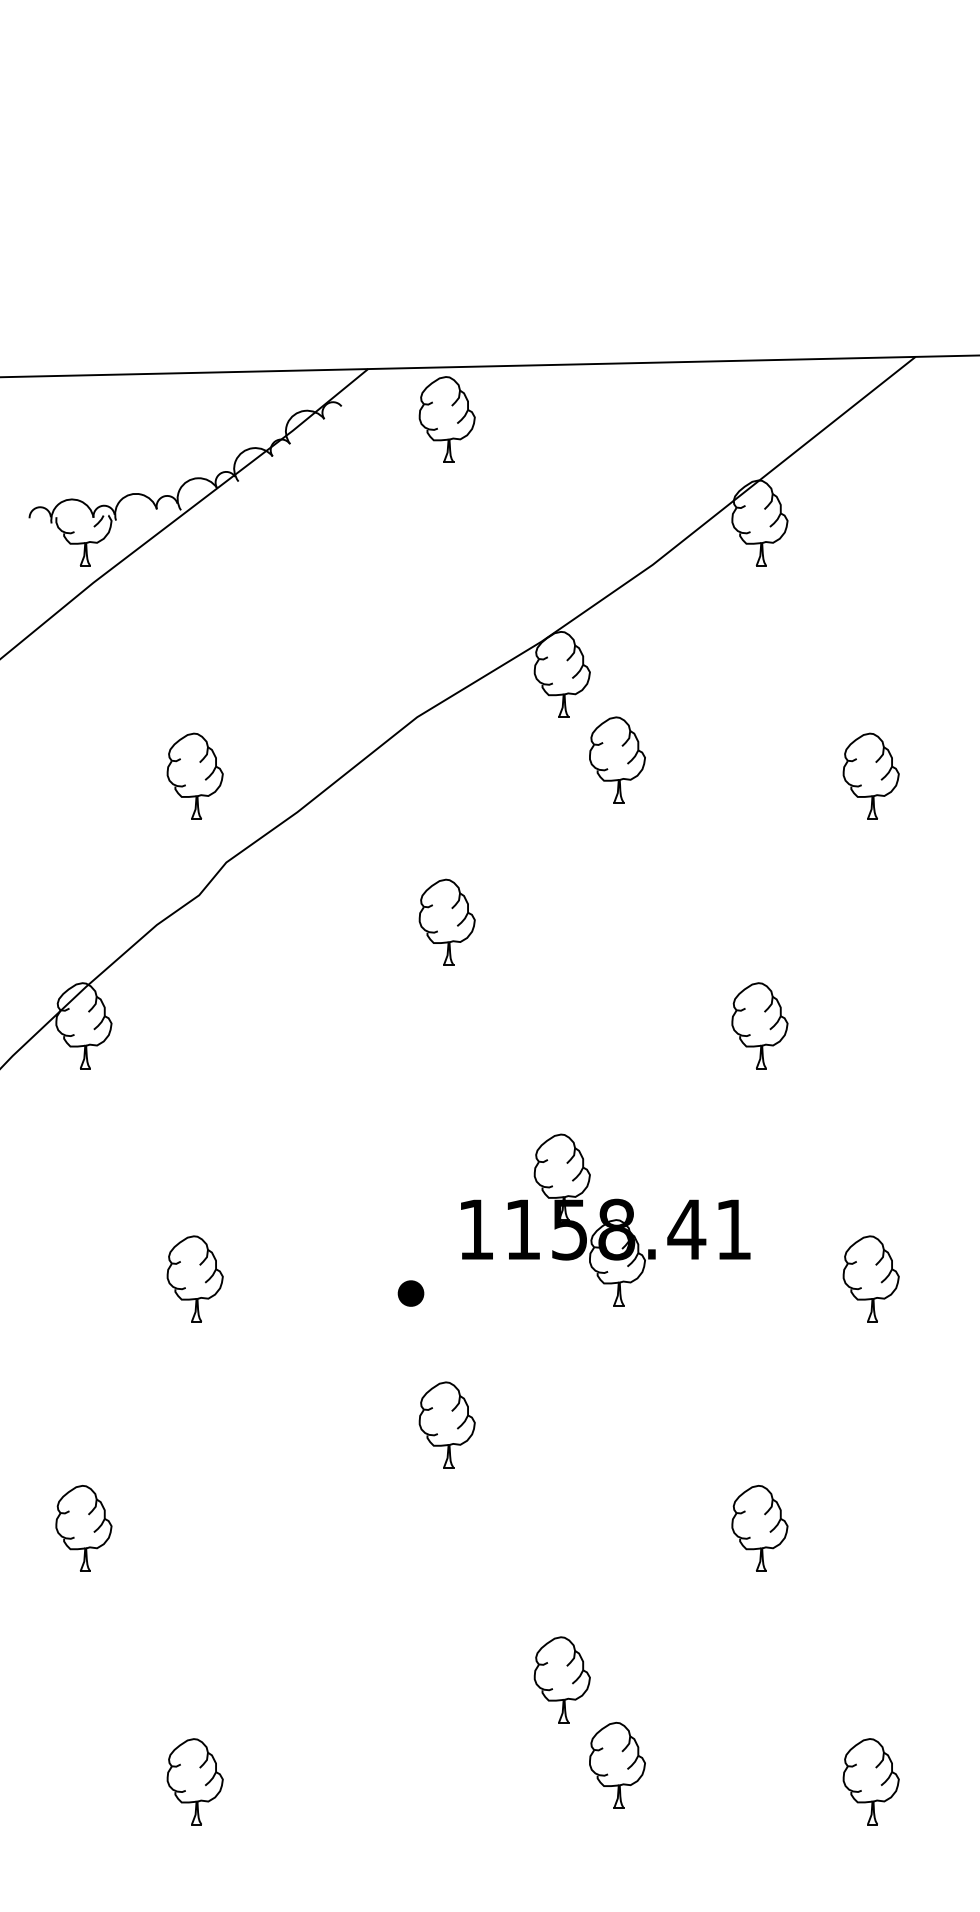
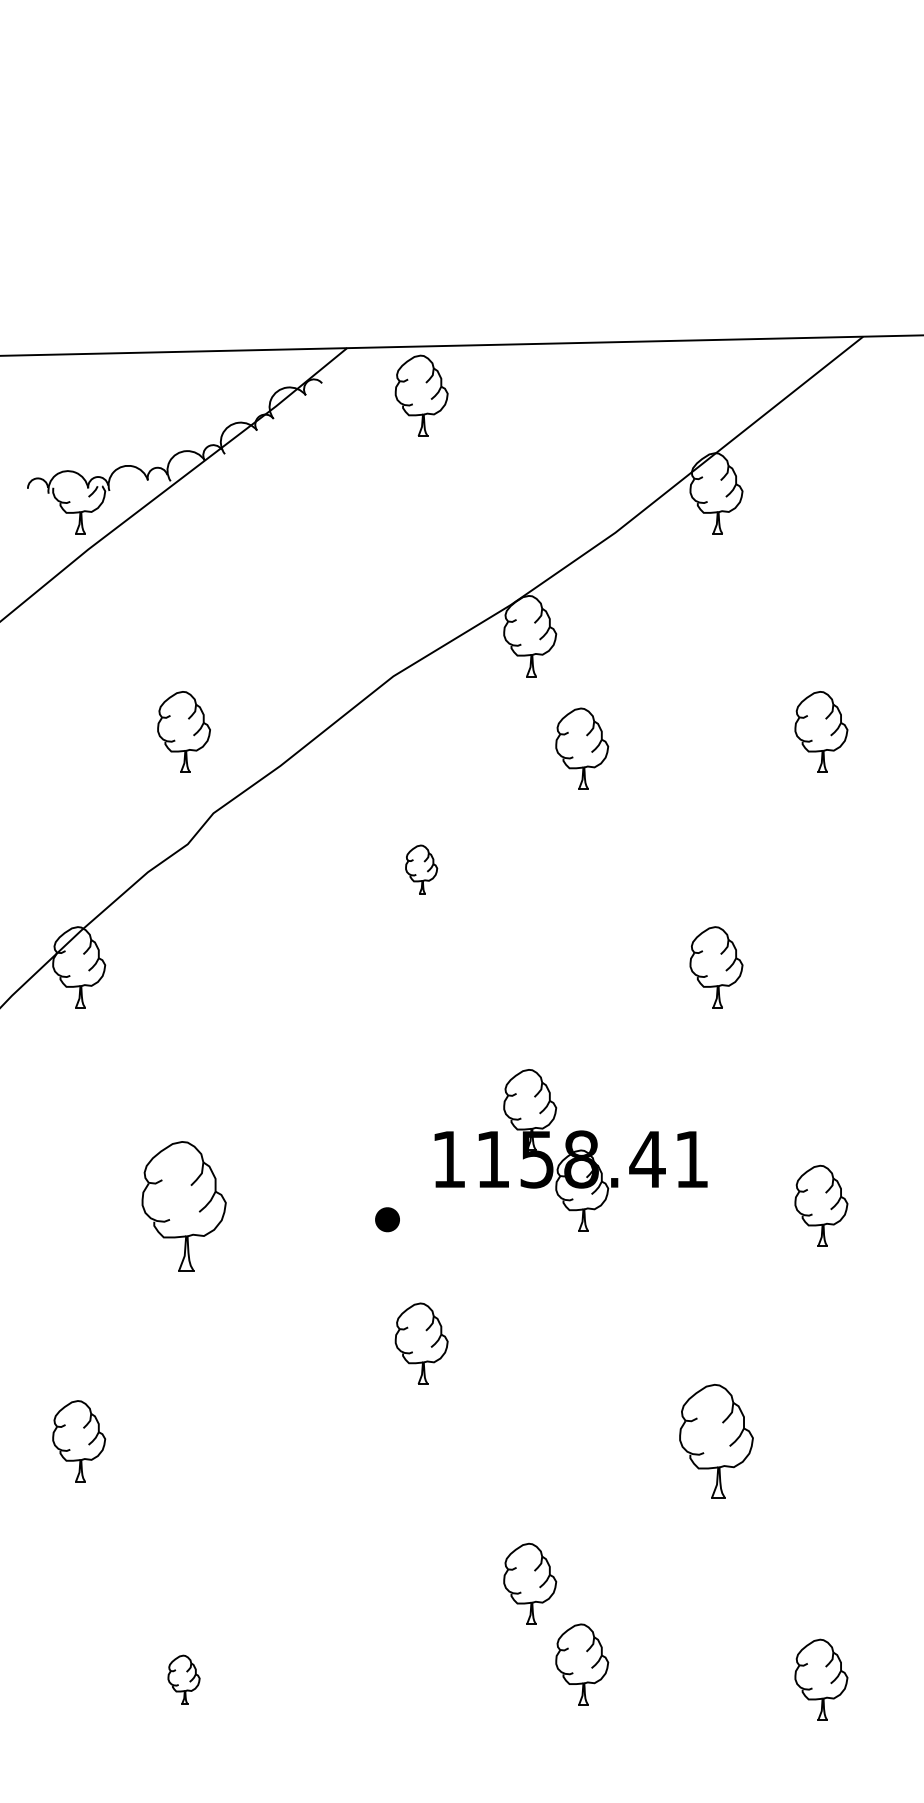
part: (617, 759) -> (582, 748), moved
part: (447, 922) -> (421, 869), size x0.6
part: (194, 1278) -> (183, 1205), size x1.6
part: (759, 1528) -> (716, 1441), size x1.4
part: (194, 1781) -> (183, 1679), size x0.6

